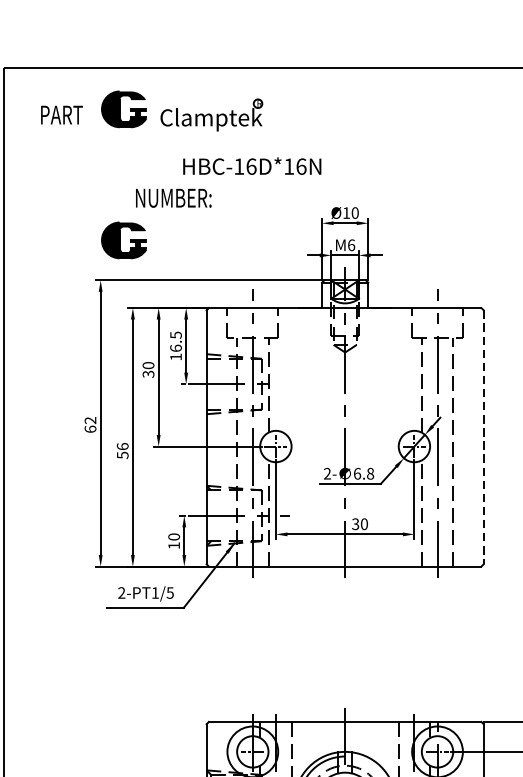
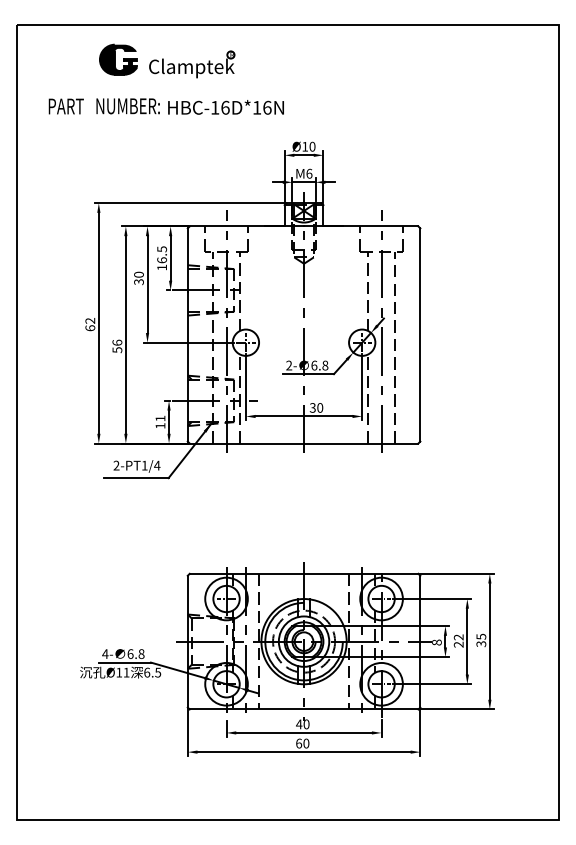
text: (60, 115) -> (65, 106), moved
text: (172, 198) -> (127, 106), moved
part: (124, 240) -> (118, 169), removed
line: (483, 436) -> (420, 334), dashed -> solid
text: (174, 536) -> (160, 418), 10 -> 11
text: (170, 592) -> (157, 465), 2-PT1/5 -> 2-PT1/4

